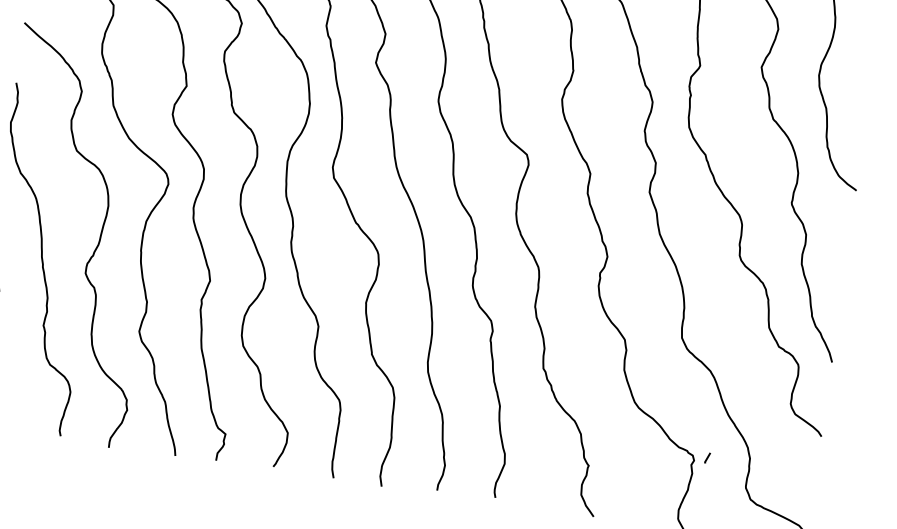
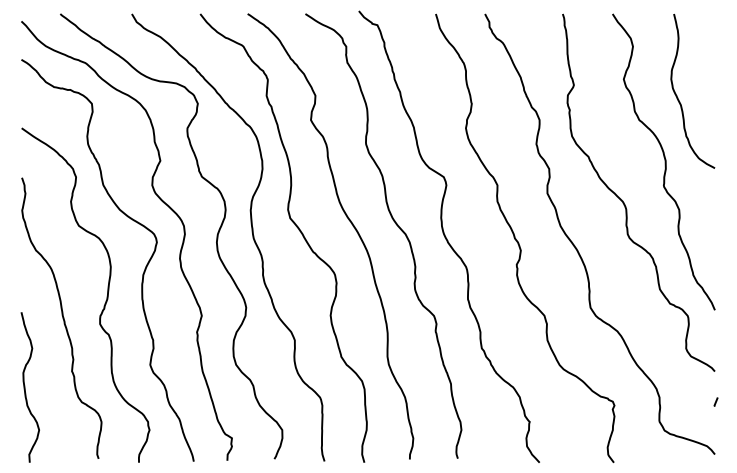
line: (706, 457) -> (715, 401), moved

